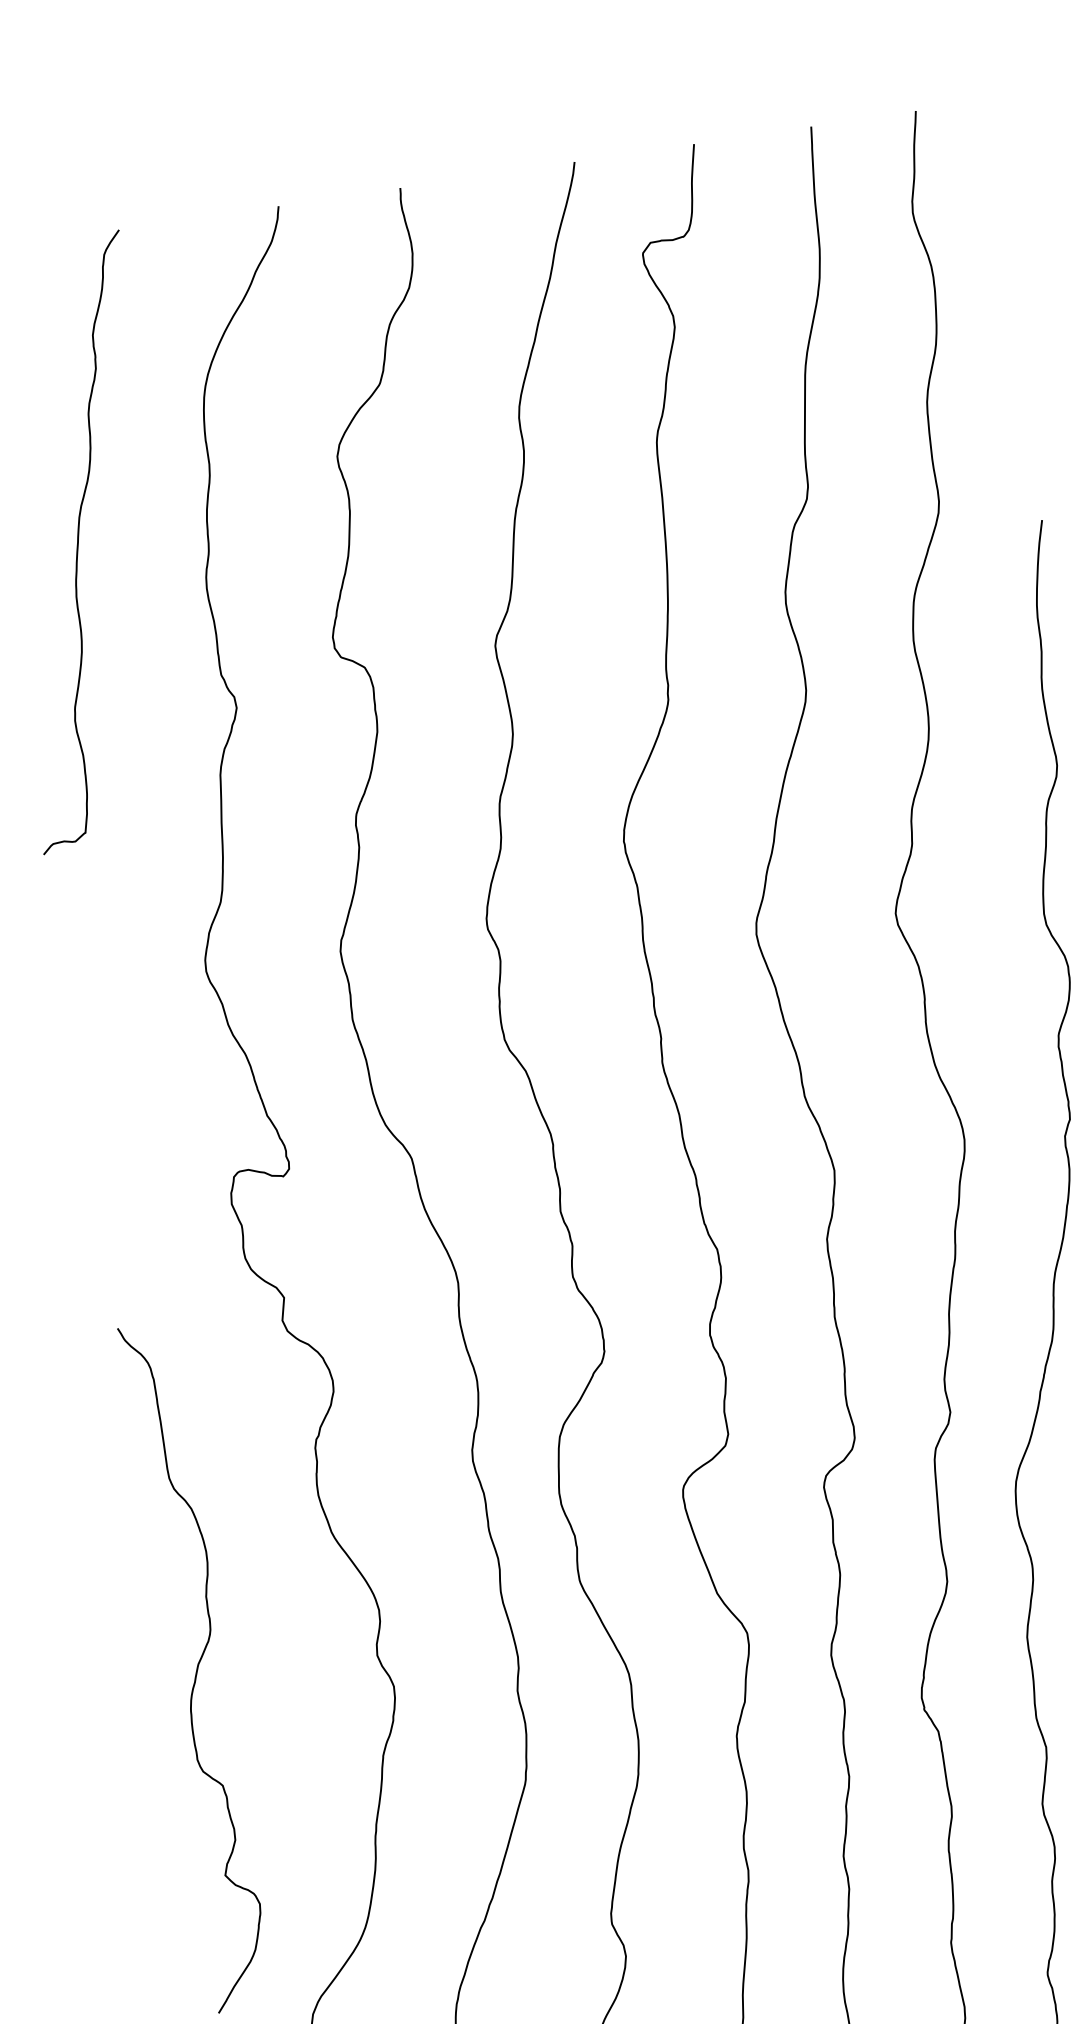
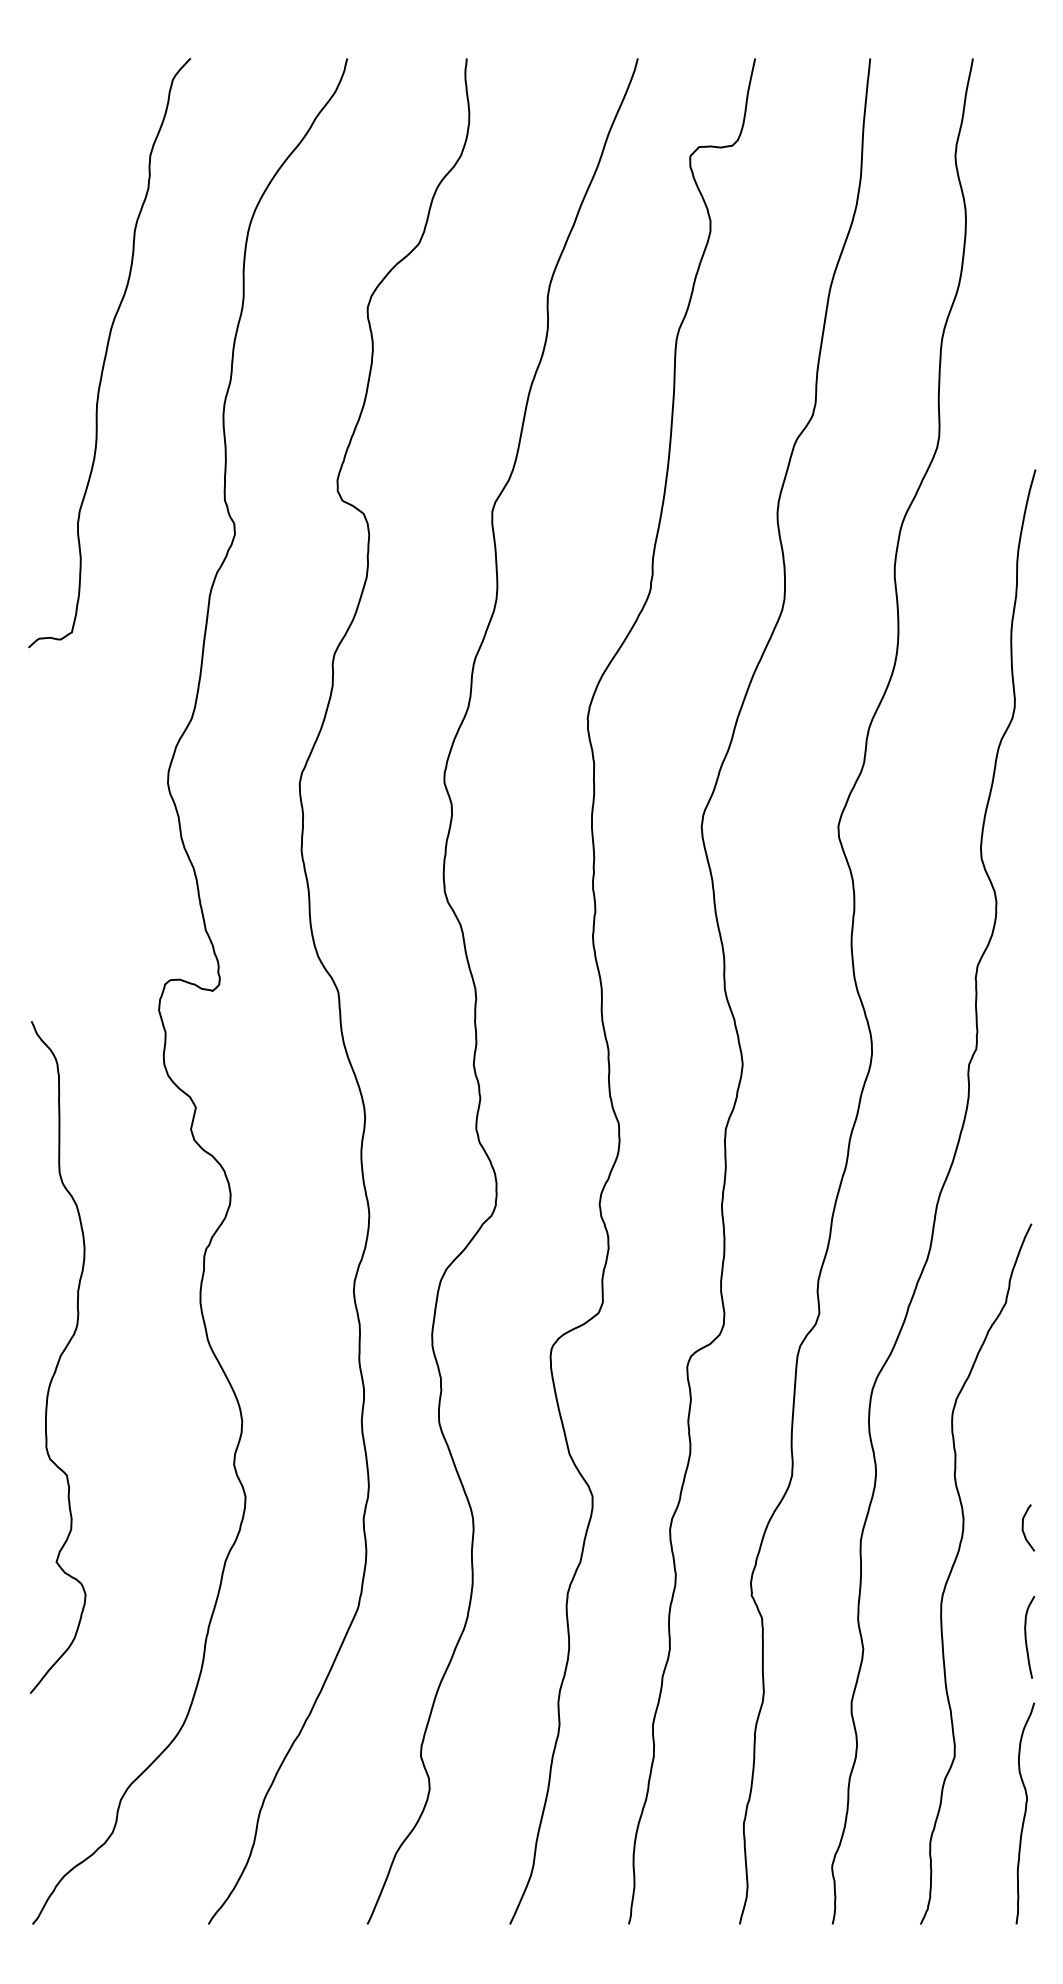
curve: (197, 1666) -> (59, 1357), moved

